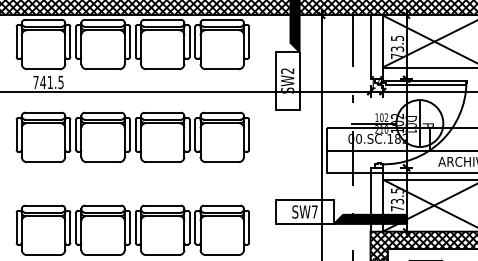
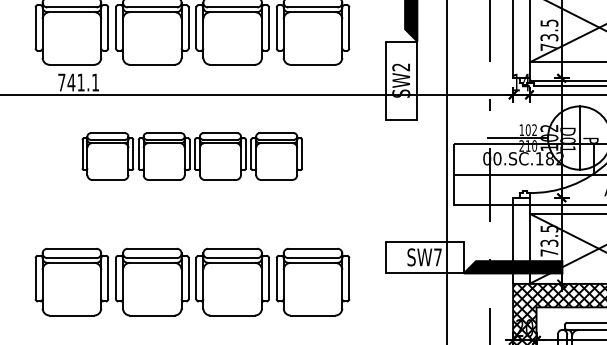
text: (60, 82) -> (94, 82), 741.5 -> 741.1
part: (132, 136) -> (191, 155), size x0.7

